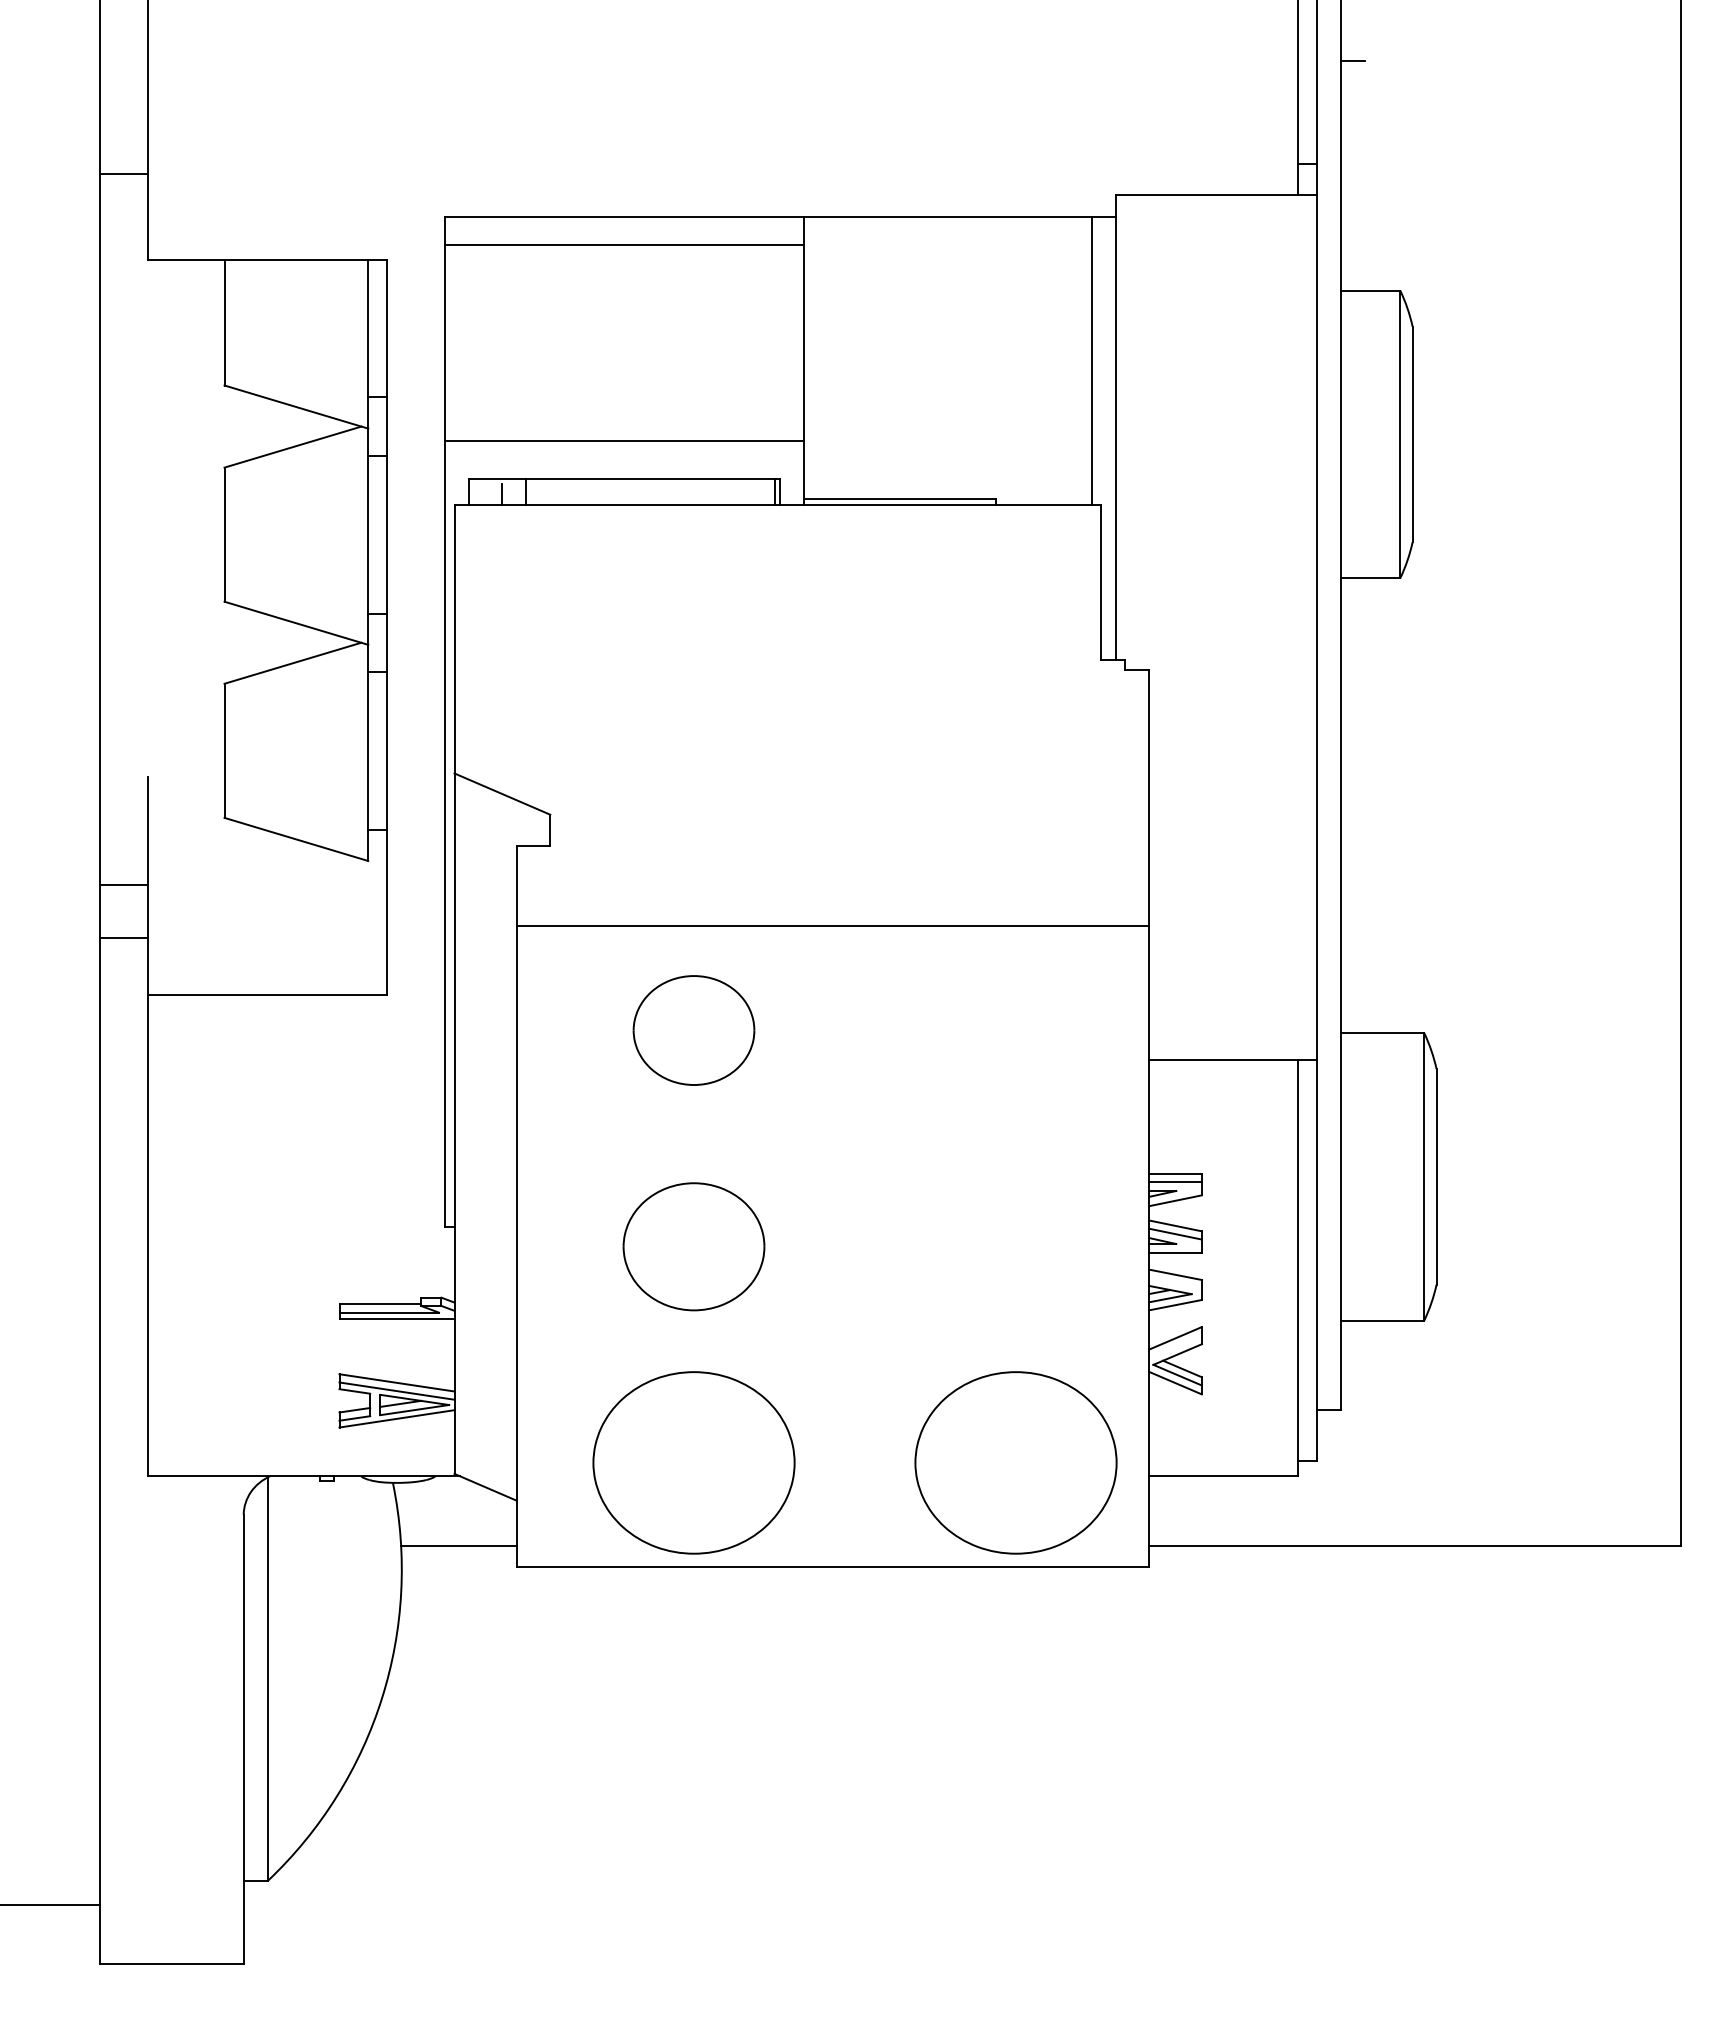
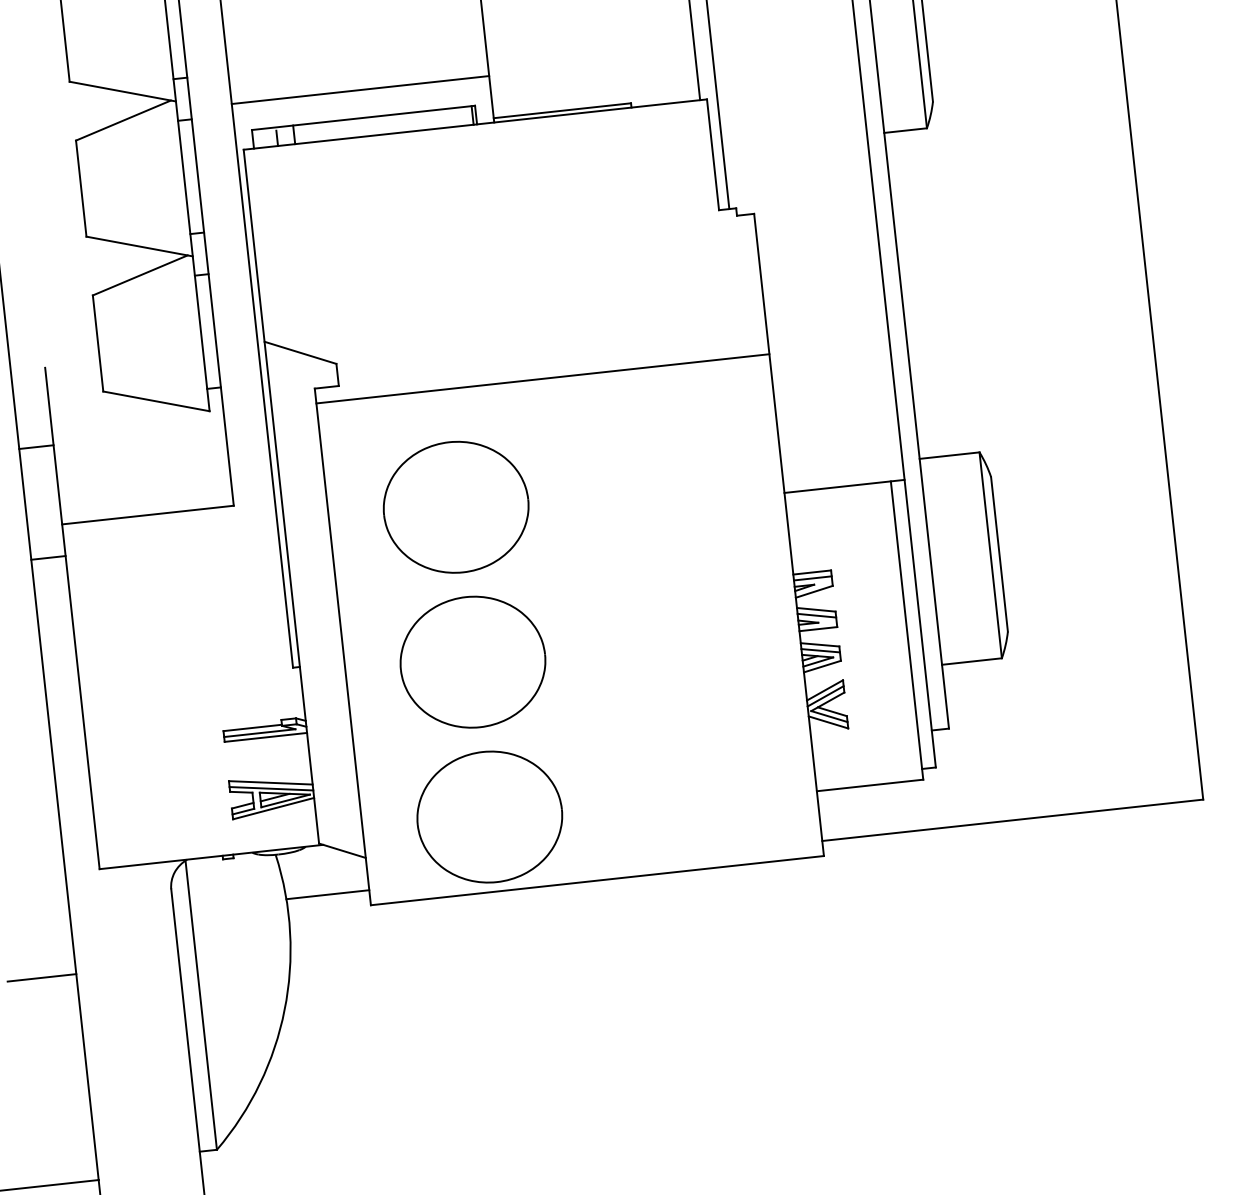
line: (832, 926) -> (542, 379), moved
line: (123, 938) -> (48, 558), moved
part: (693, 1030) -> (455, 507), size x1.67
part: (693, 1246) -> (472, 662), size x1.43
line: (1175, 1282) -> (820, 650), added
line: (1175, 1346) -> (825, 696), added
part: (1015, 1462) -> (720, 791), removed
line: (52, 1617) -> (42, 977), added

